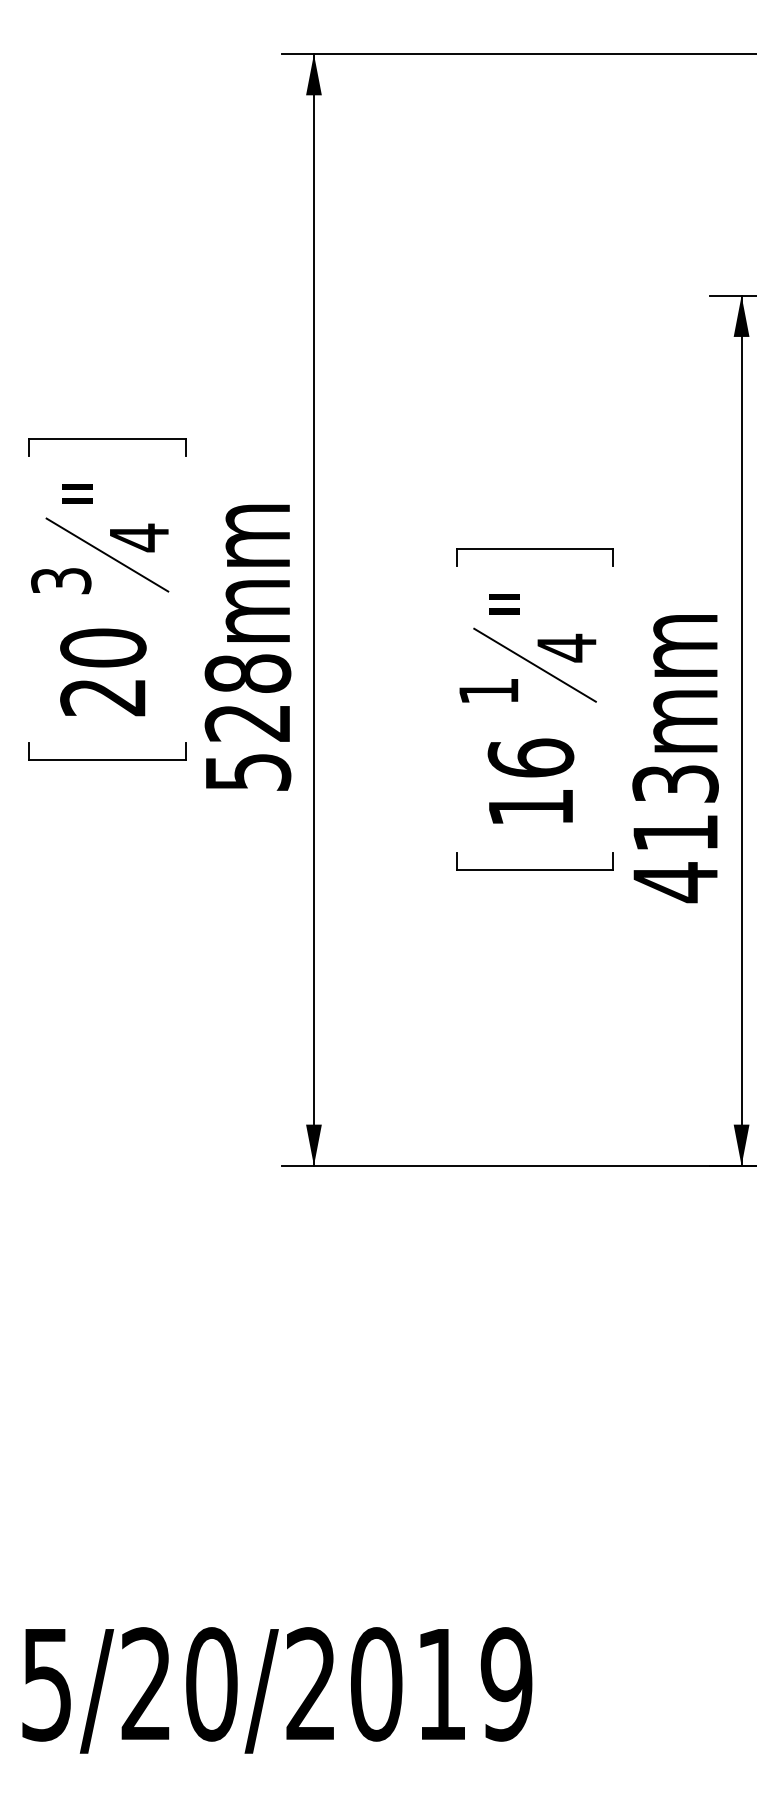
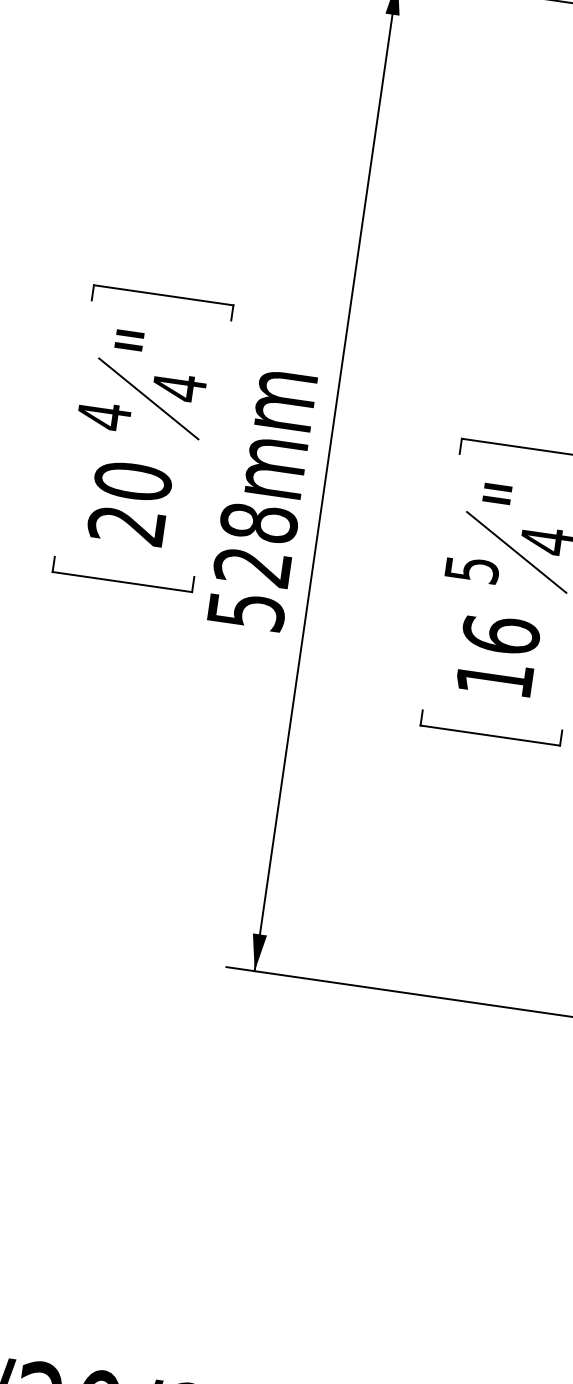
text: (61, 580) -> (104, 415), 3 -> 4
text: (489, 691) -> (472, 570), 1 -> 5

